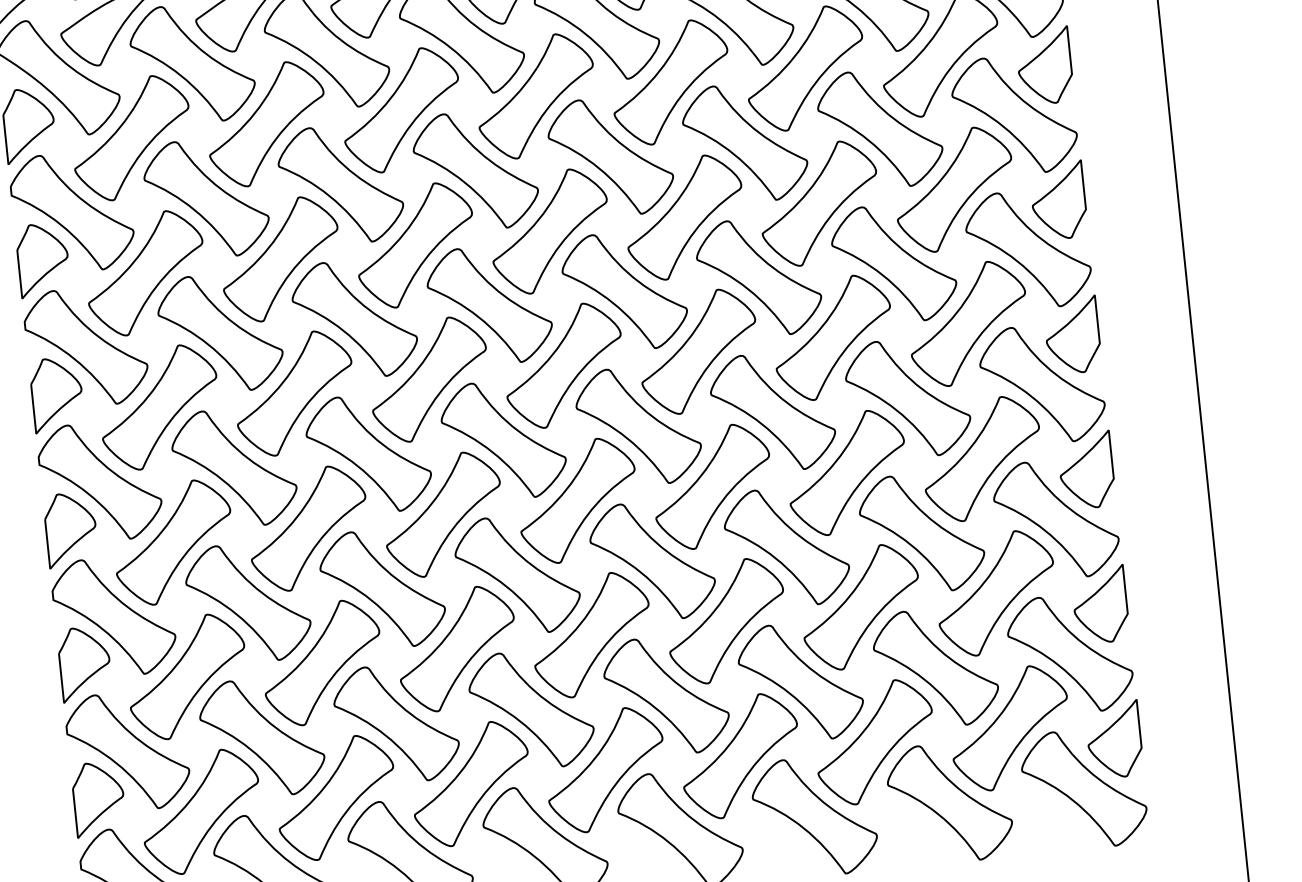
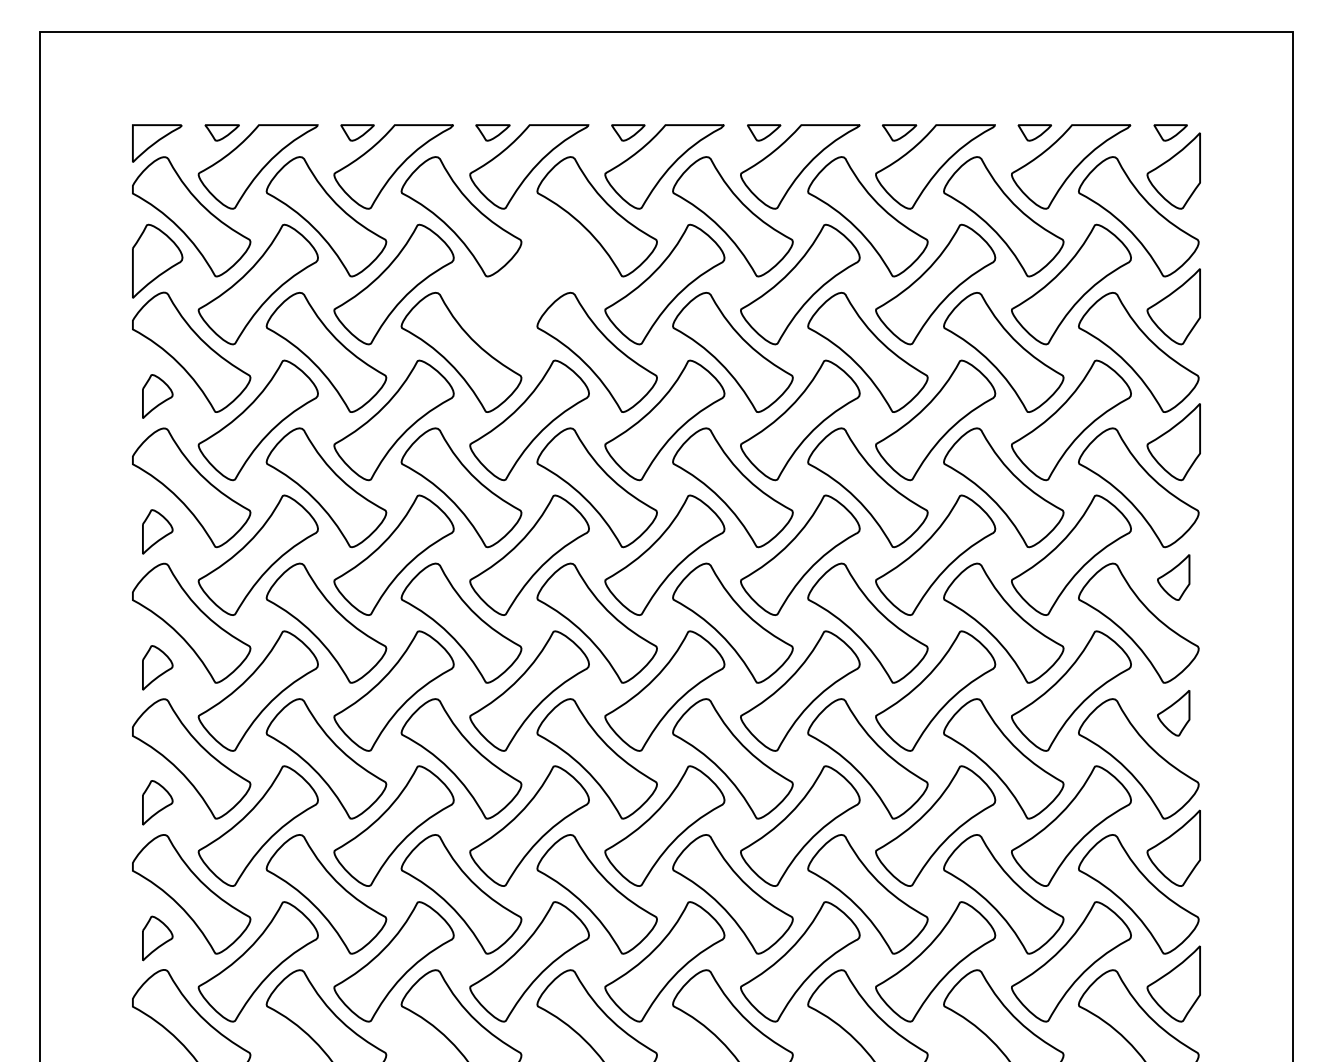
part: (401, 110) -> (529, 284), removed
part: (43, 259) -> (157, 396), size x0.6
part: (1072, 335) -> (1173, 577), size x0.6
part: (56, 394) -> (157, 531), size x0.6
part: (1086, 469) -> (1173, 712), size x0.6
part: (70, 529) -> (157, 667), size x0.6
part: (84, 663) -> (157, 802), size x0.6
part: (98, 799) -> (157, 938), size x0.6

